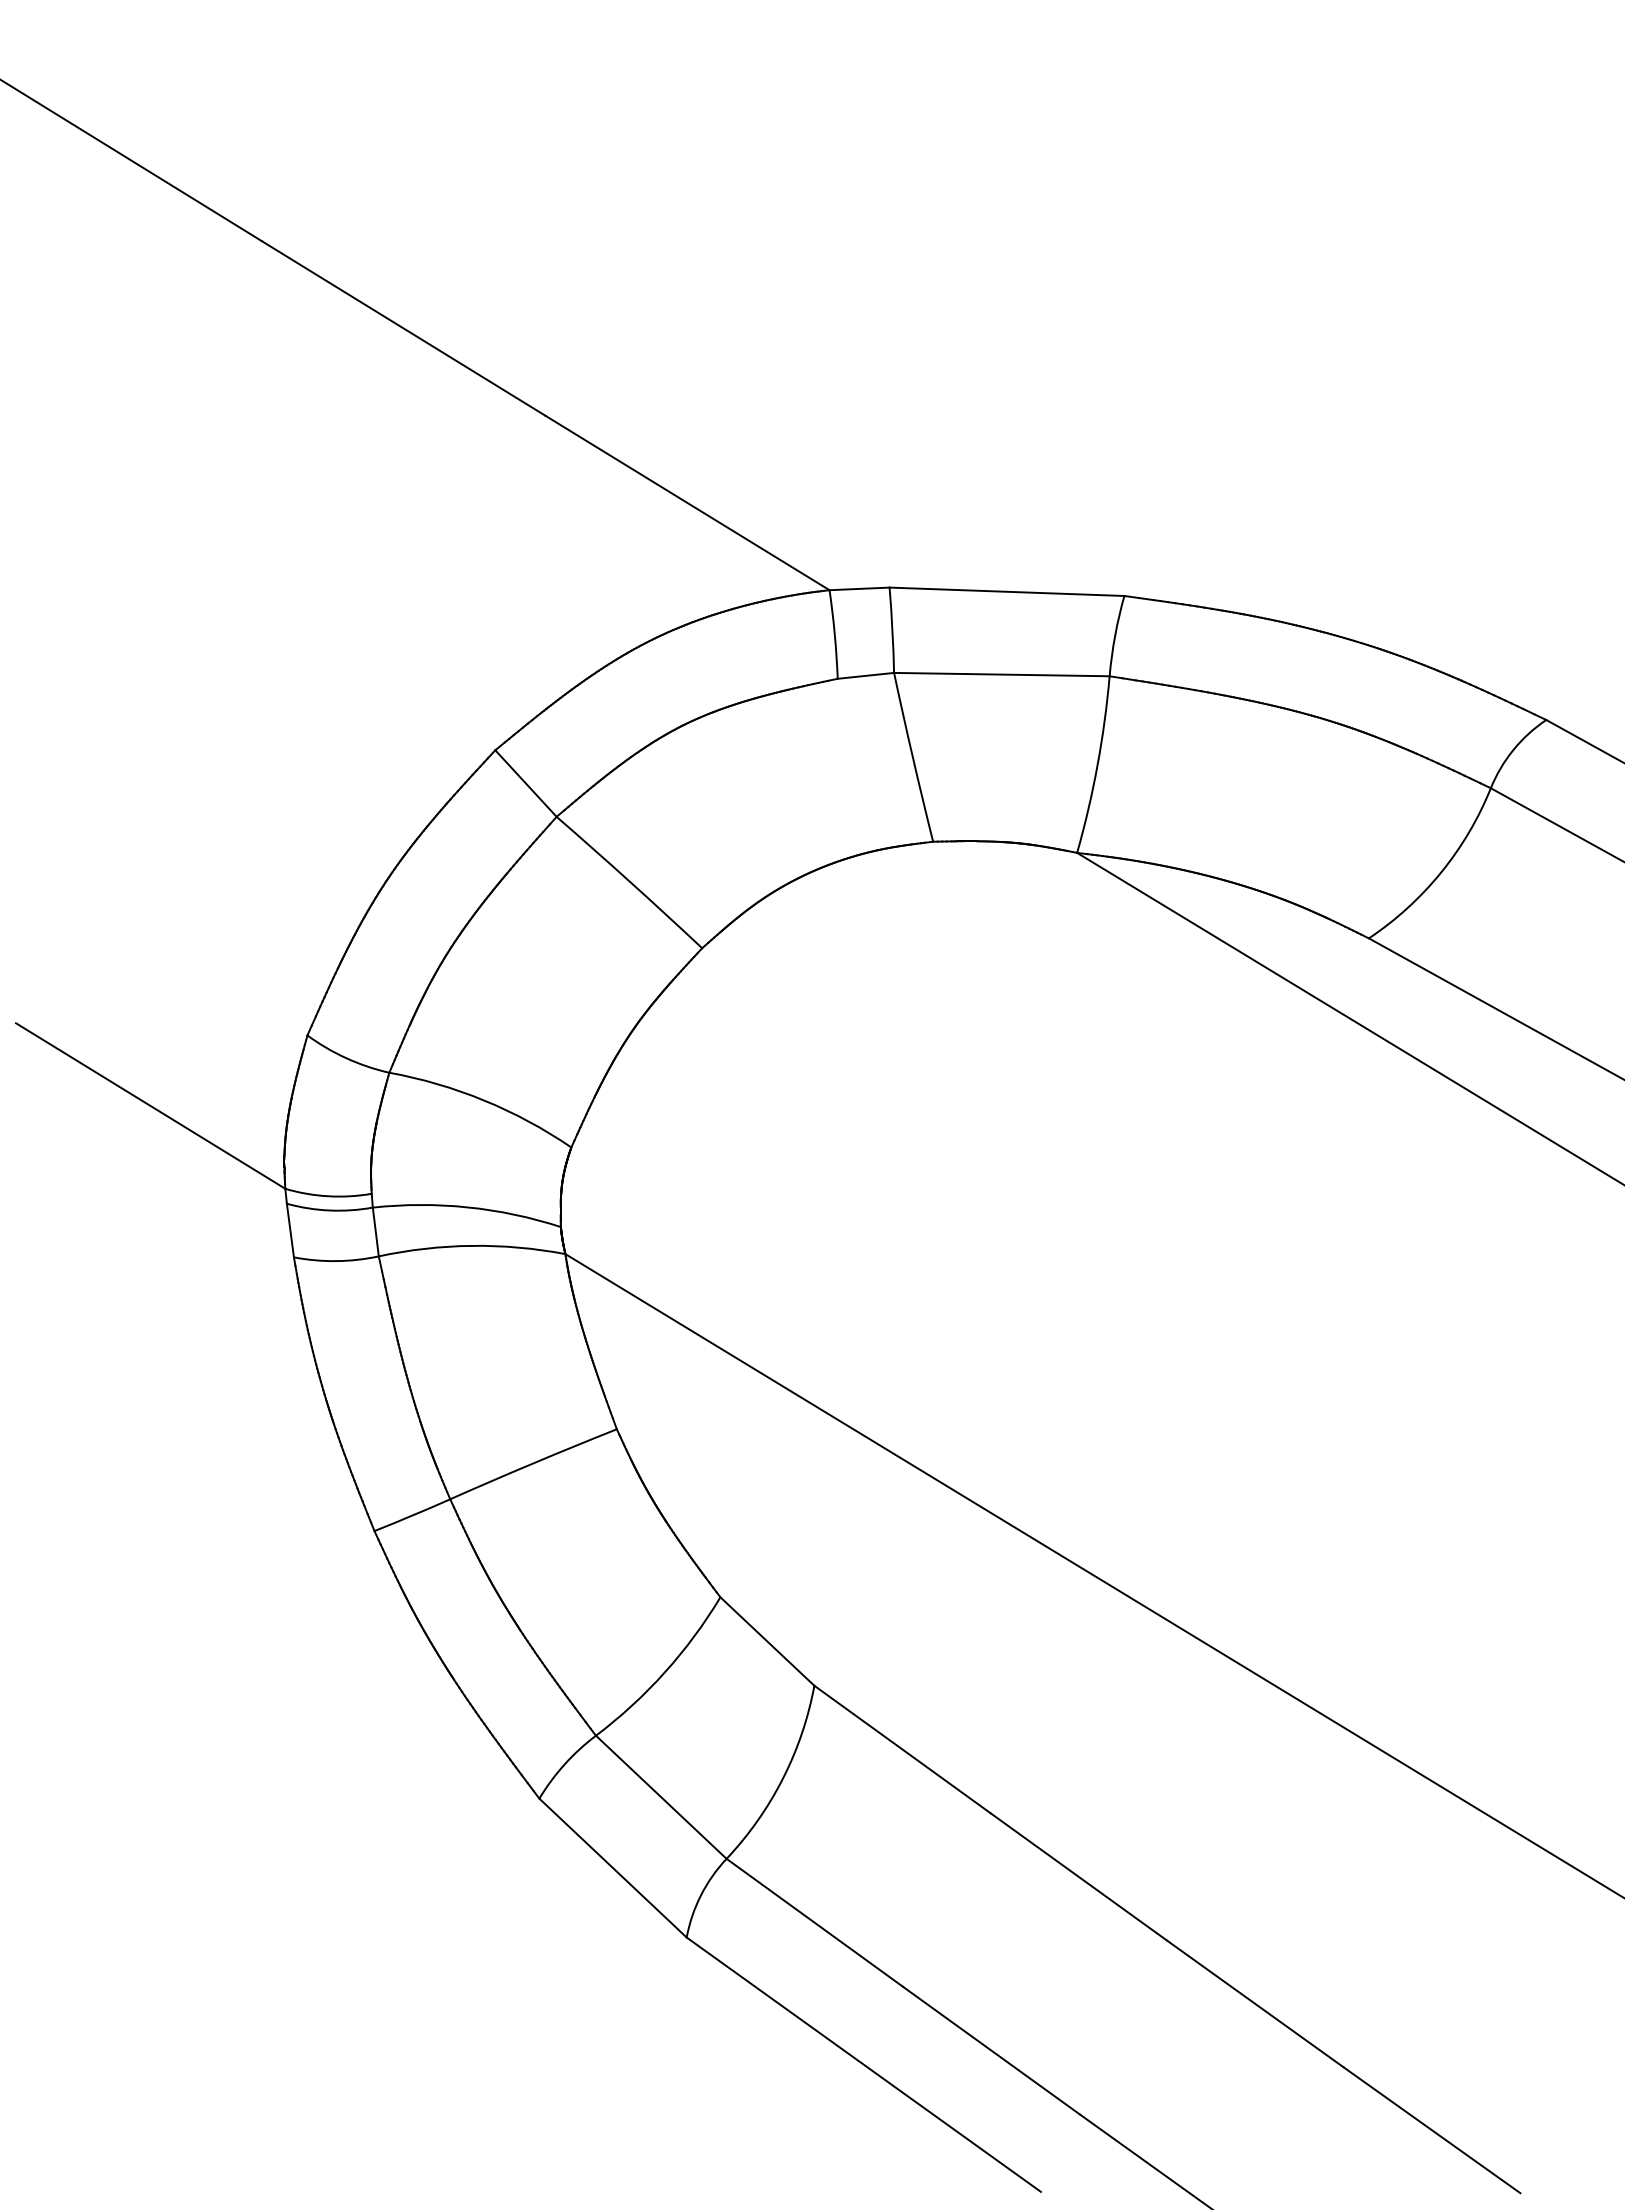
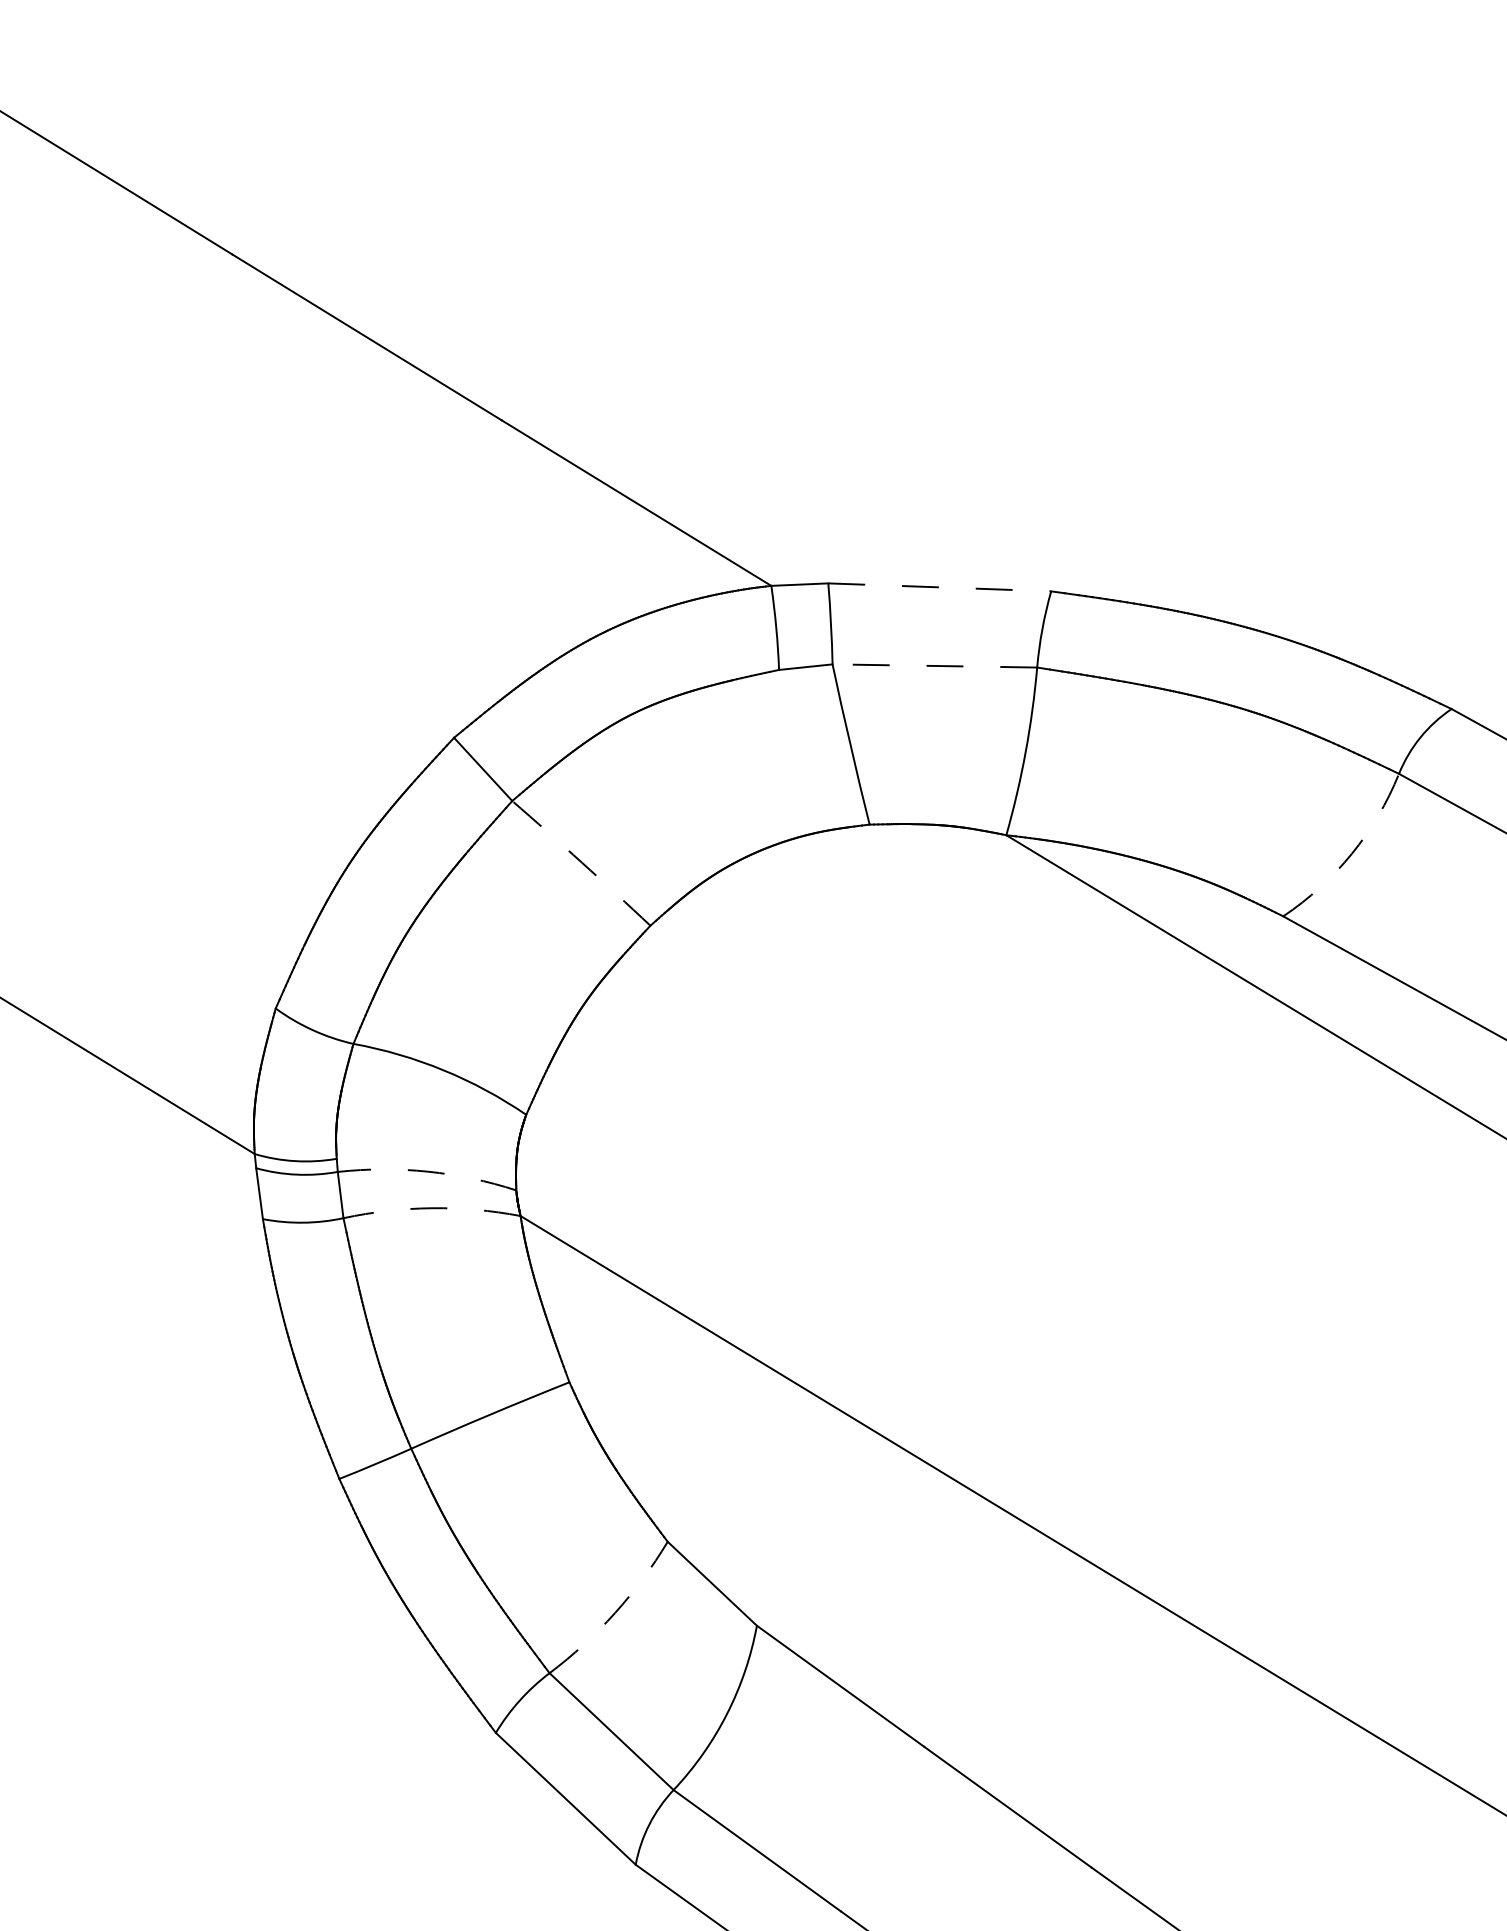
line: (1007, 591) -> (940, 587), solid -> dashed
line: (1001, 674) -> (934, 665), solid -> dashed
arc: (1441, 872) -> (1352, 853), solid -> dashed
arc: (630, 881) -> (582, 862), solid -> dashed
arc: (467, 1207) -> (427, 1171), solid -> dashed
arc: (472, 1245) -> (432, 1207), solid -> dashed
arc: (664, 1672) -> (614, 1613), solid -> dashed

